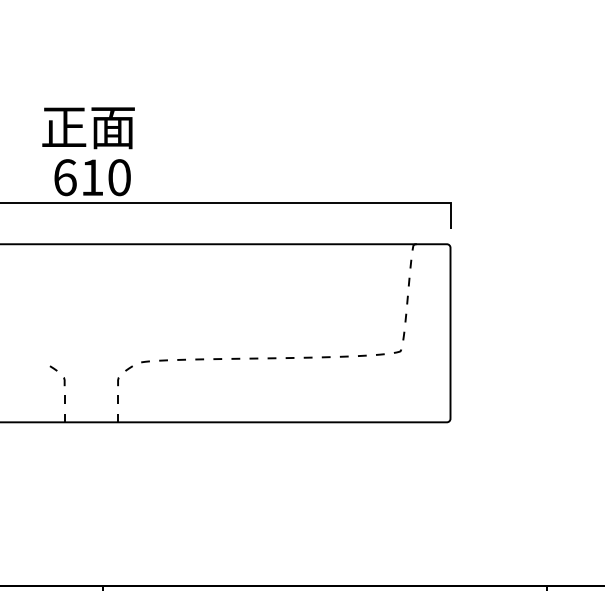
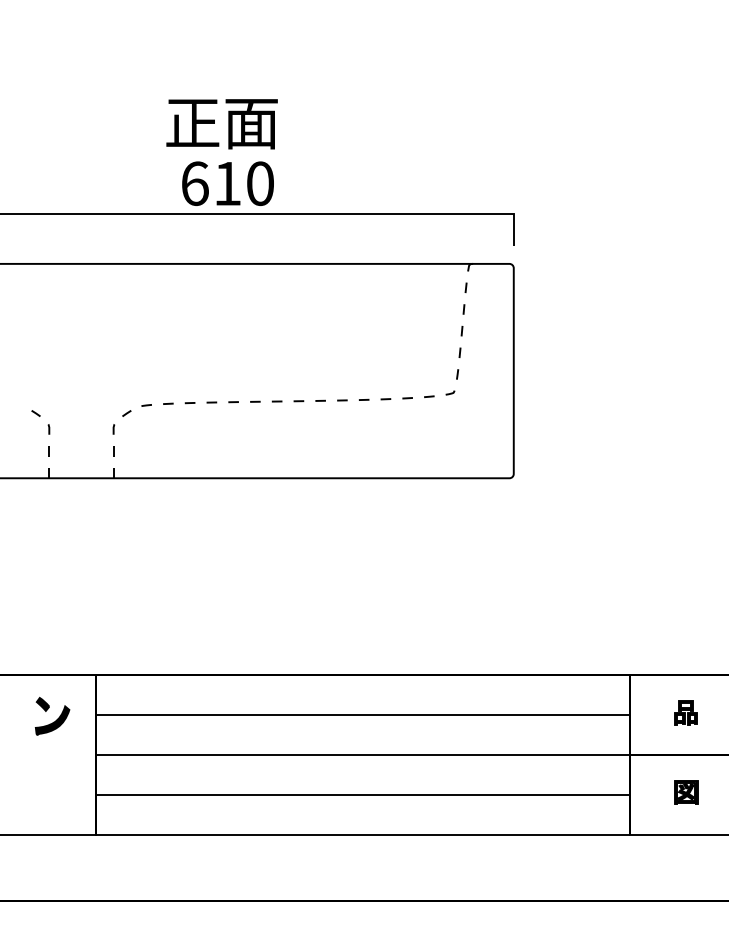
text: (88, 128) -> (221, 124), moved
text: (92, 177) -> (227, 183), moved

